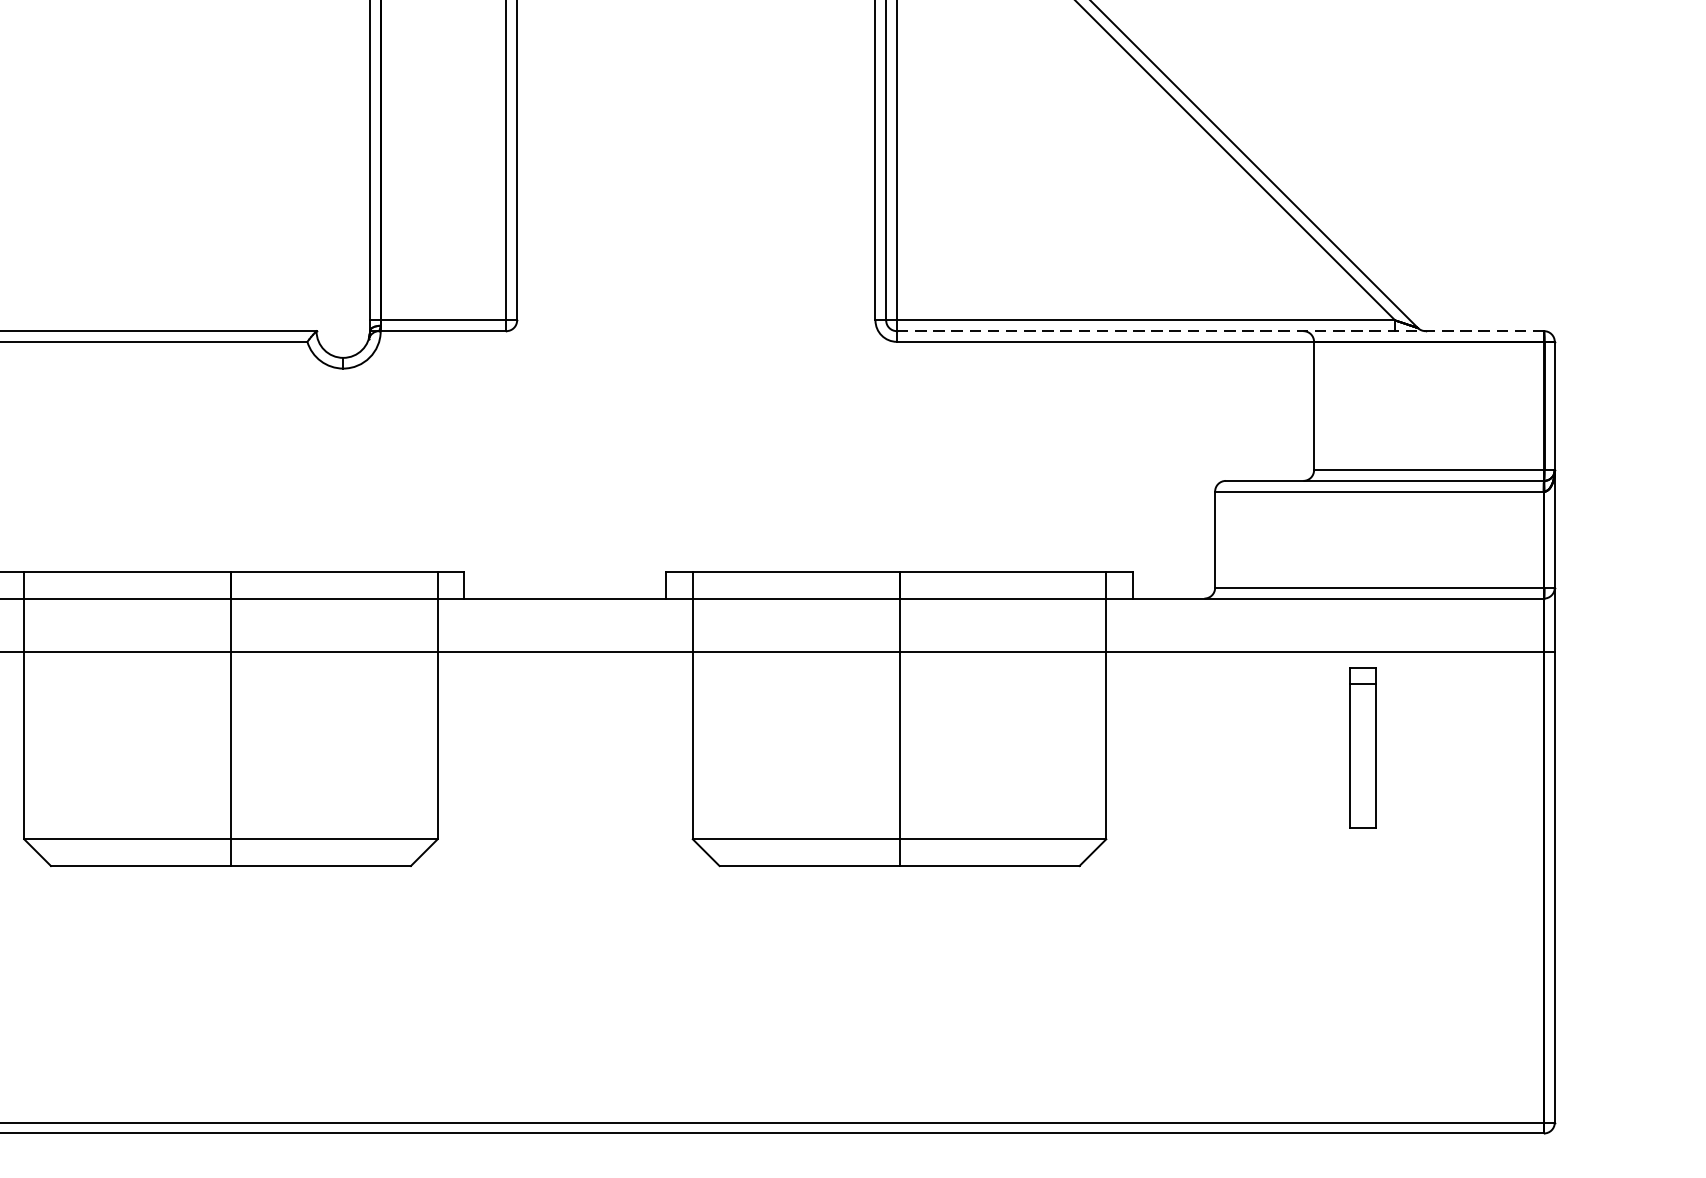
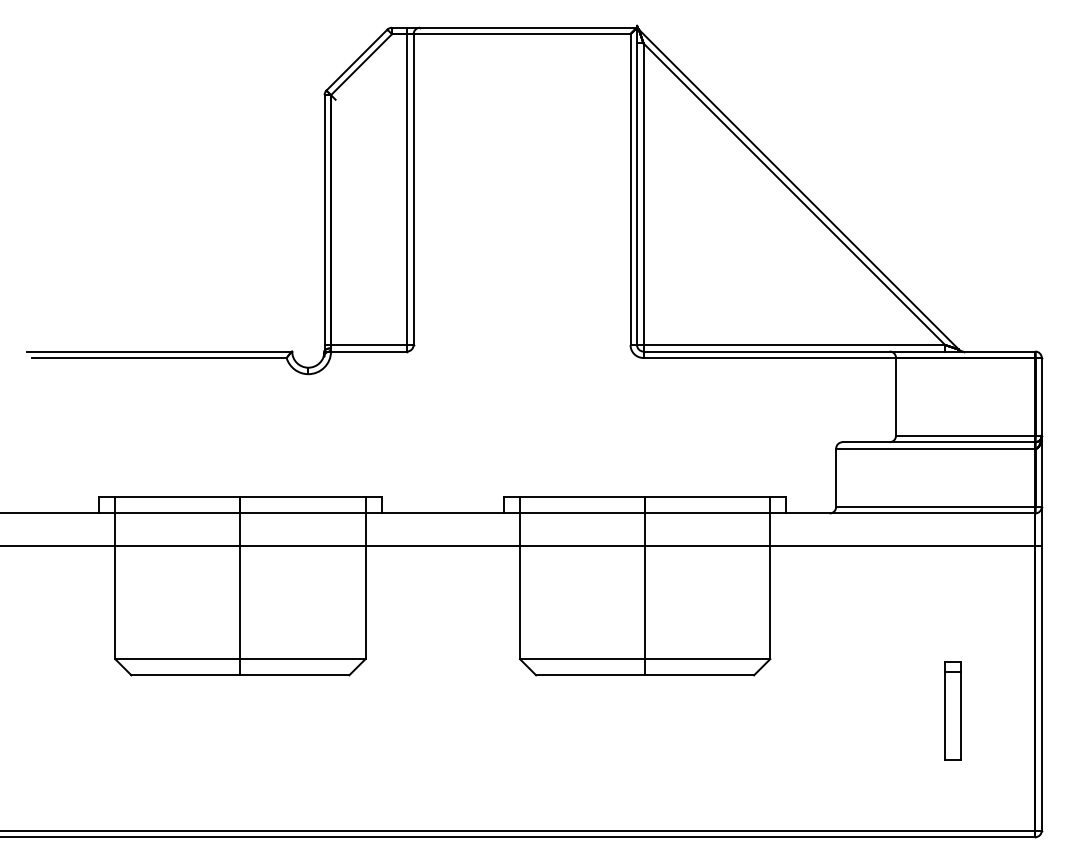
line: (1220, 331) -> (839, 351), dashed -> solid
part: (1362, 747) -> (952, 710), moved

